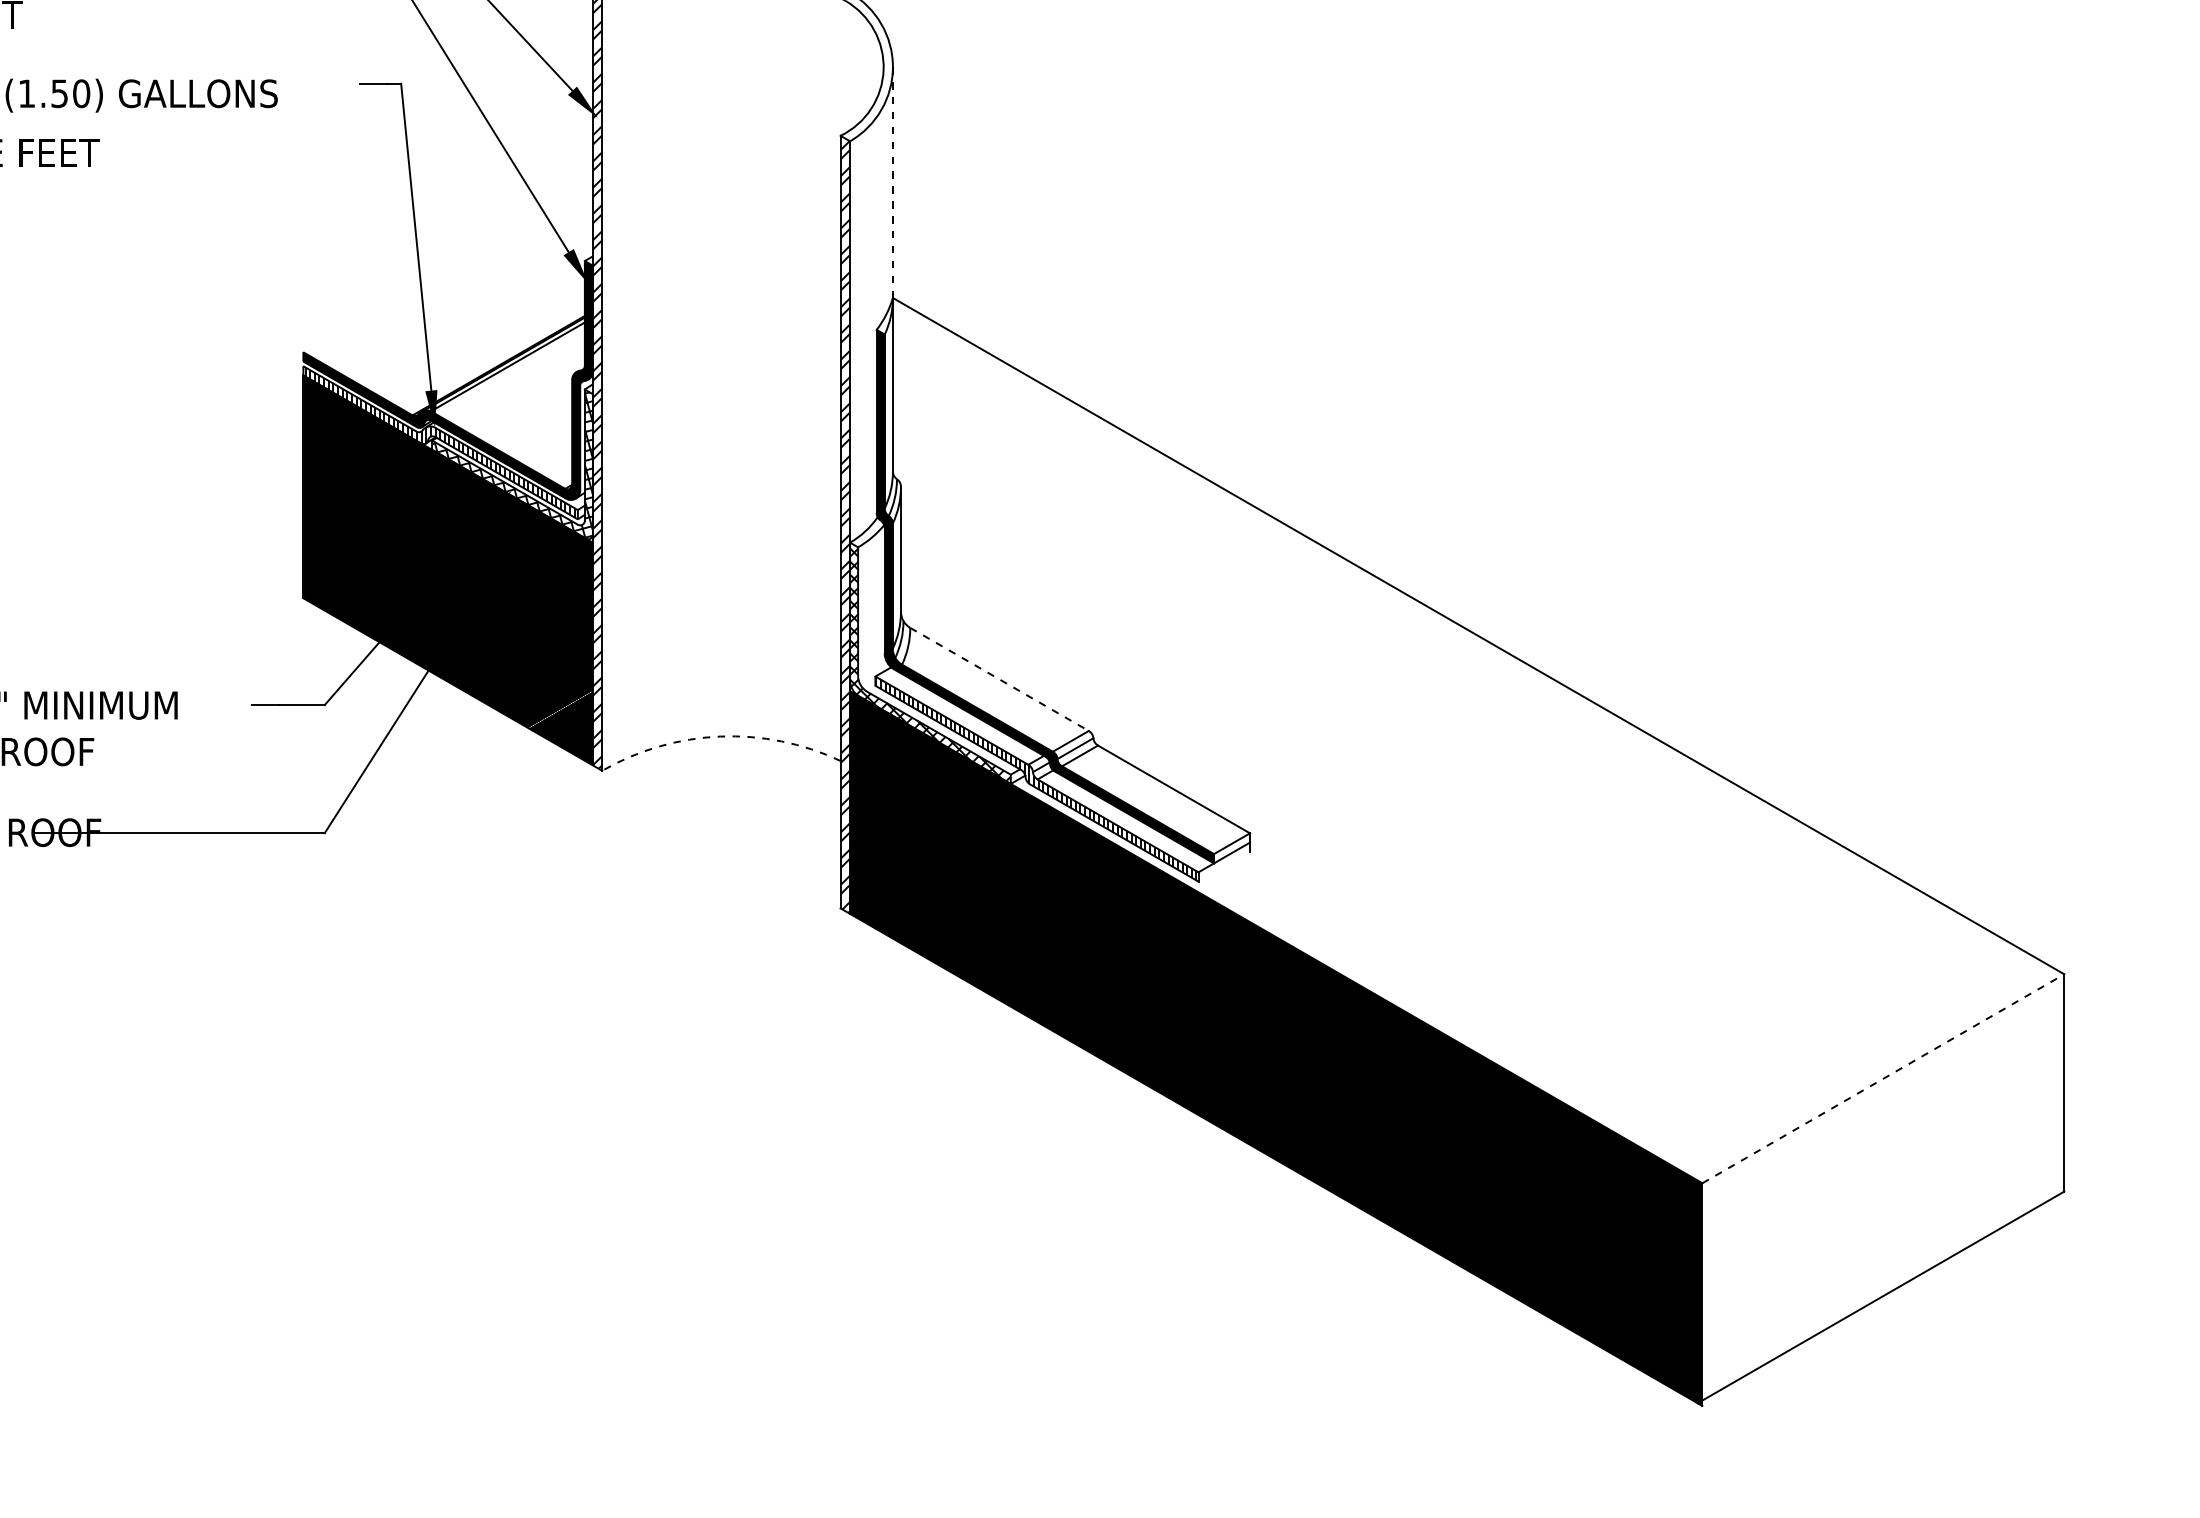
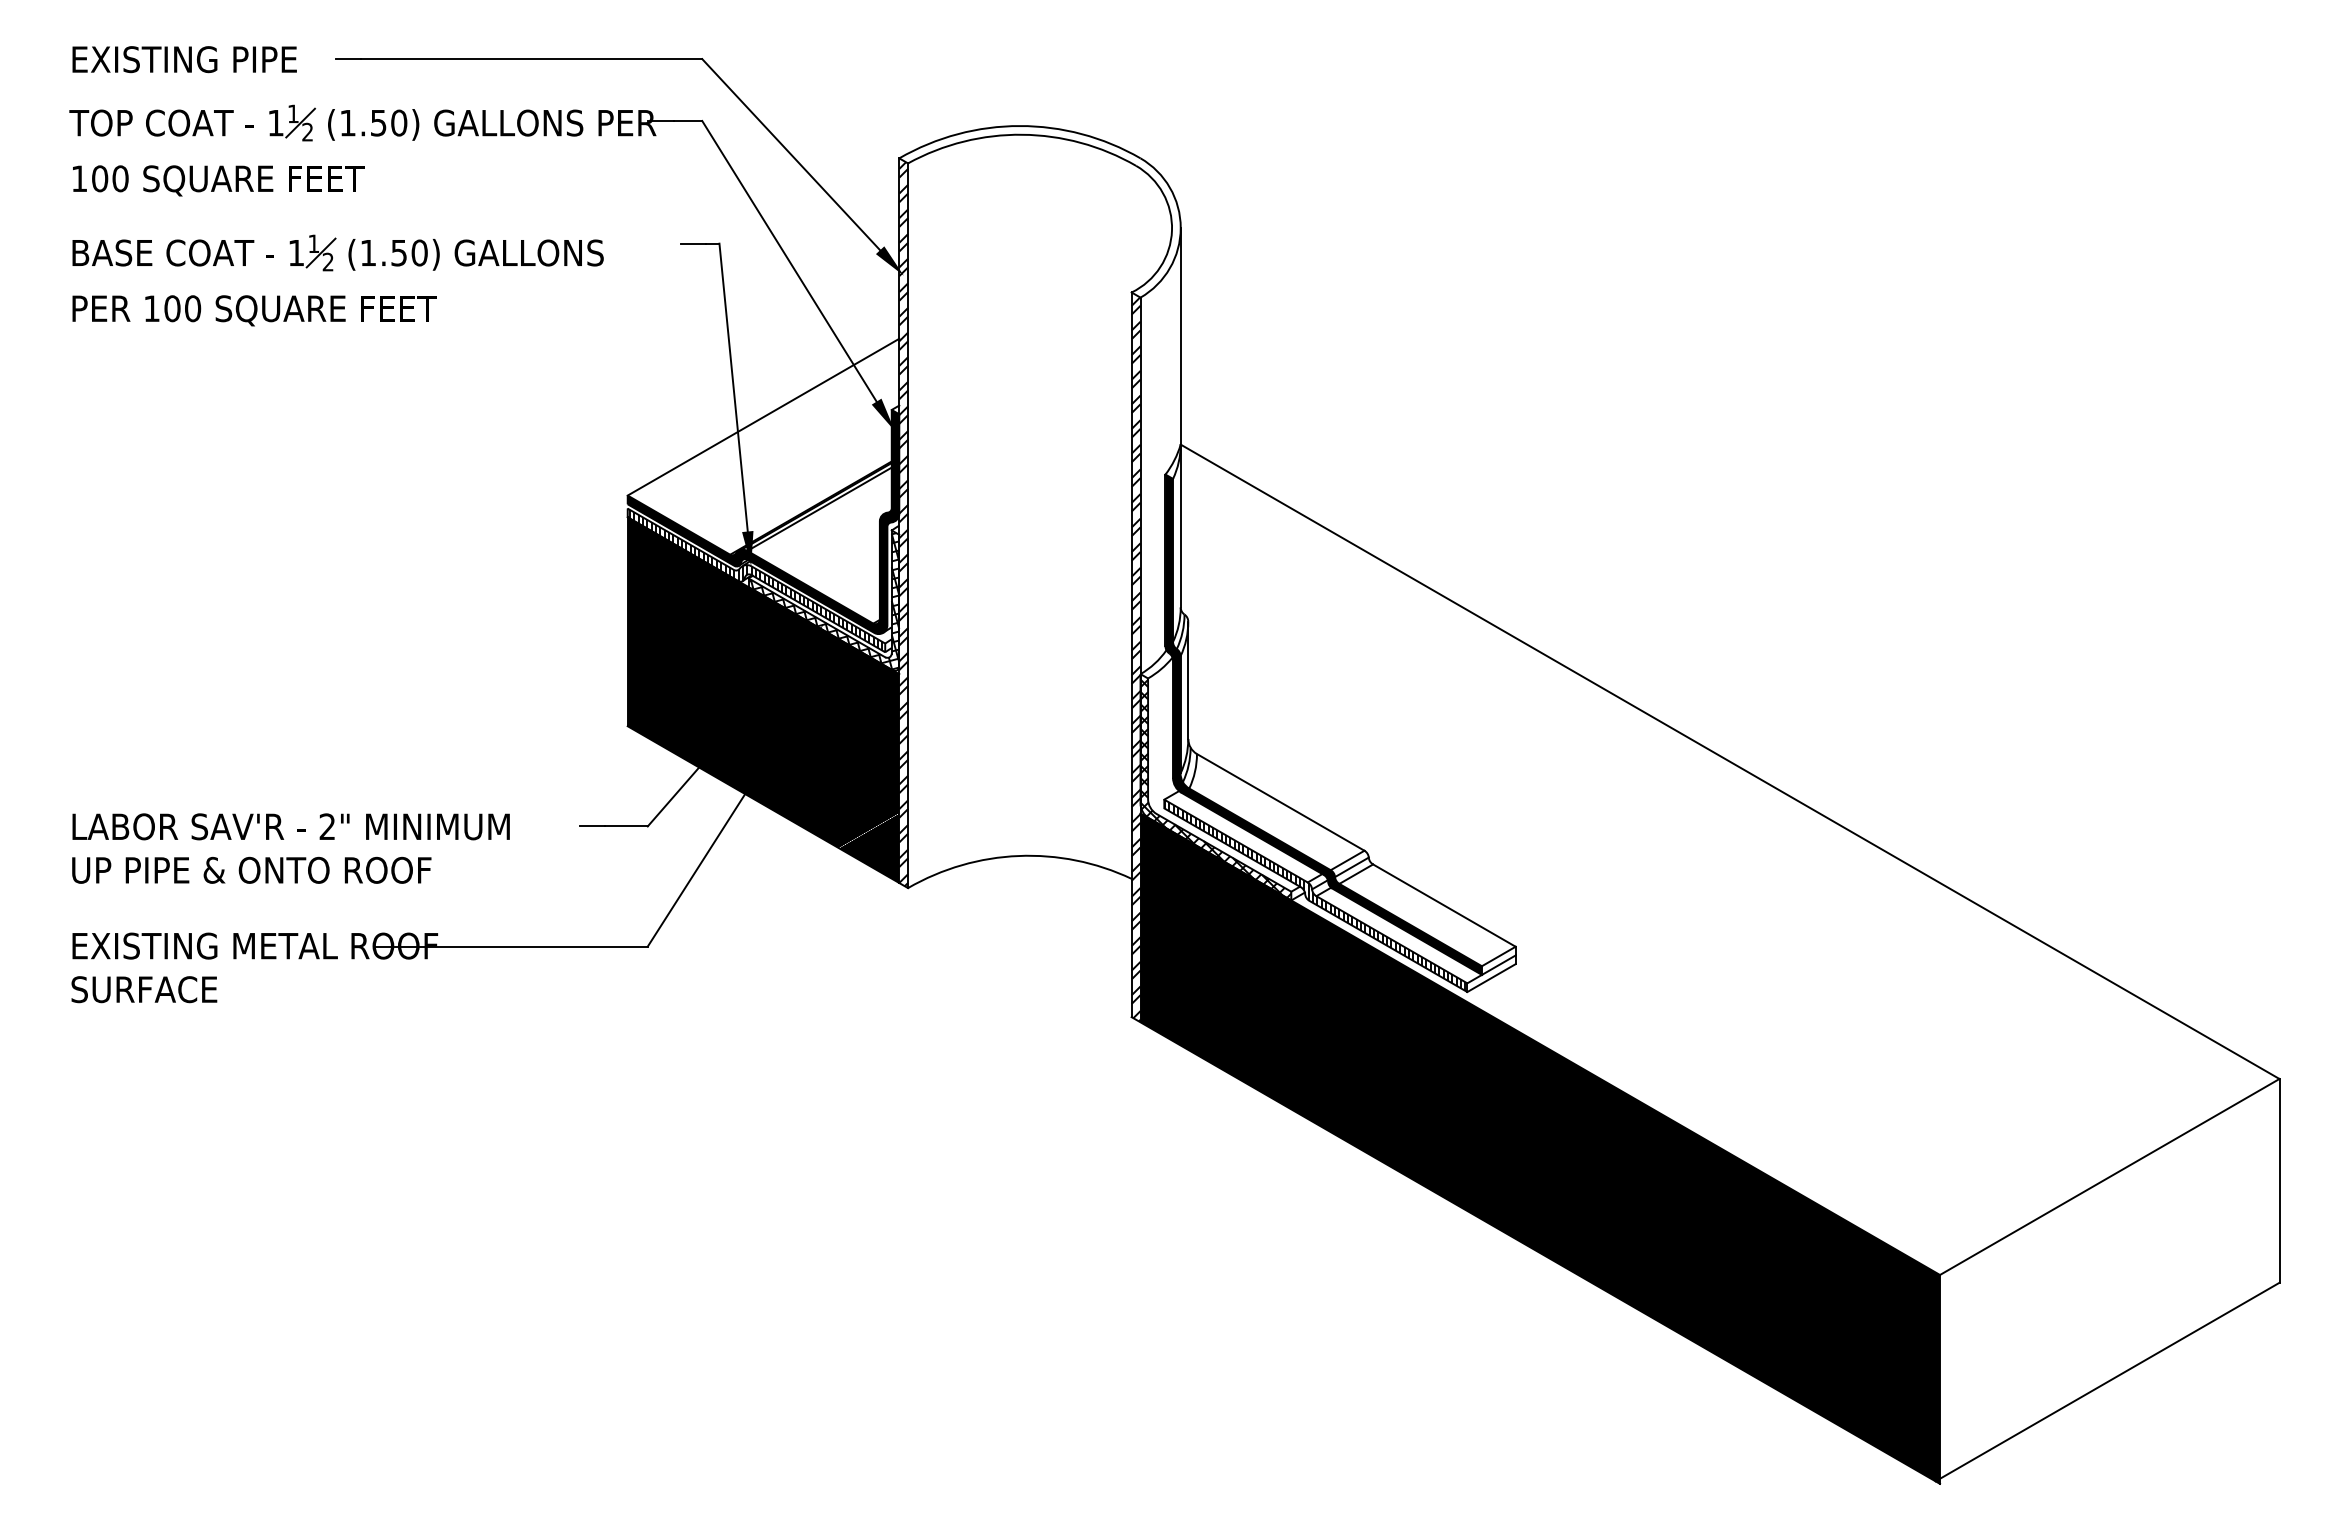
line: (892, 181) -> (1180, 335), dashed -> solid
line: (448, 268) -> (763, 416), added
line: (999, 679) -> (1280, 802), dashed -> solid
arc: (719, 736) -> (1018, 855), dashed -> solid
line: (1224, 867) -> (1491, 978), added
line: (1883, 1078) -> (2109, 1176), dashed -> solid

